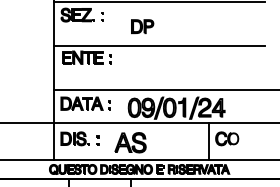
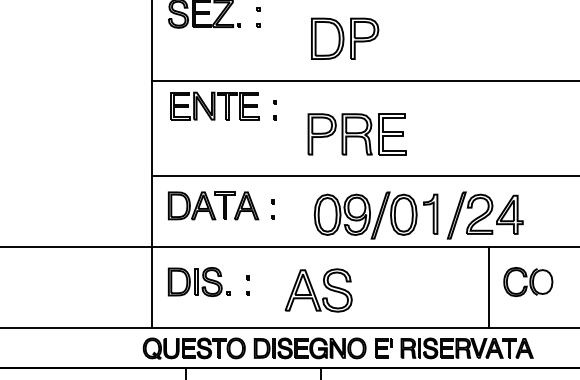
part: (142, 26) -> (344, 38), size x1.43
part: (148, 70) -> (357, 133), added

